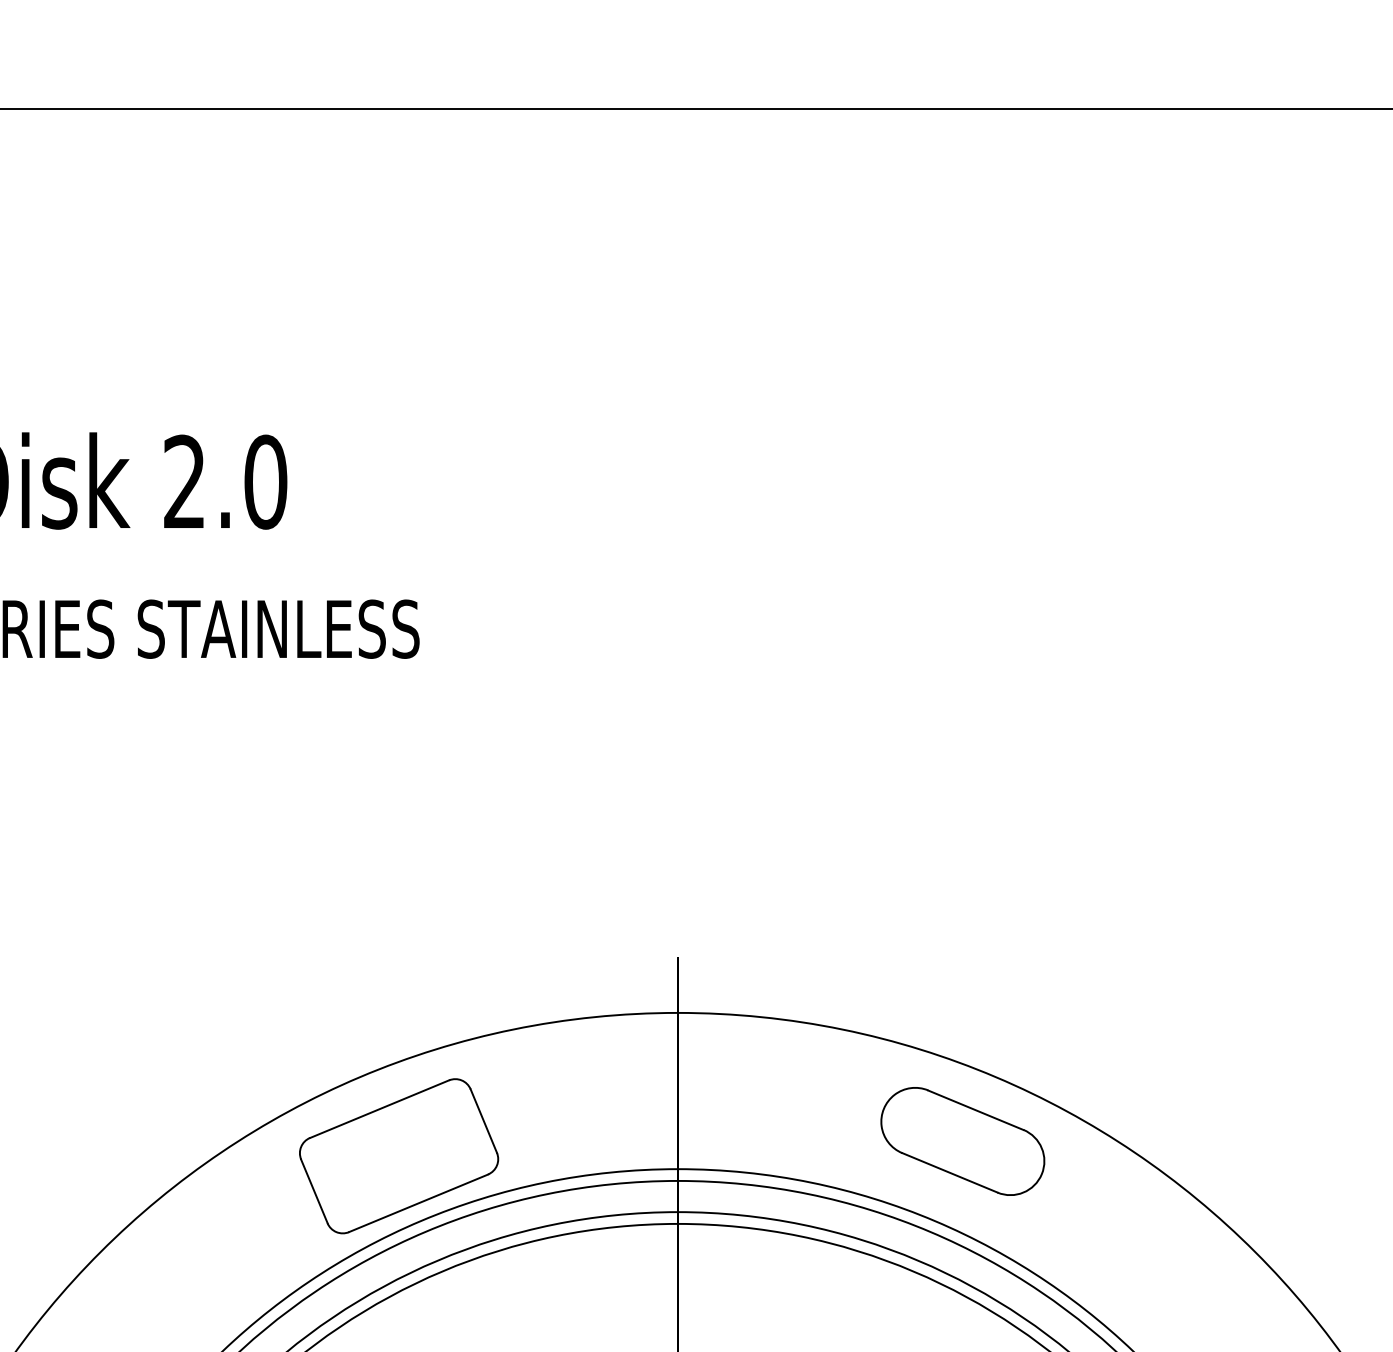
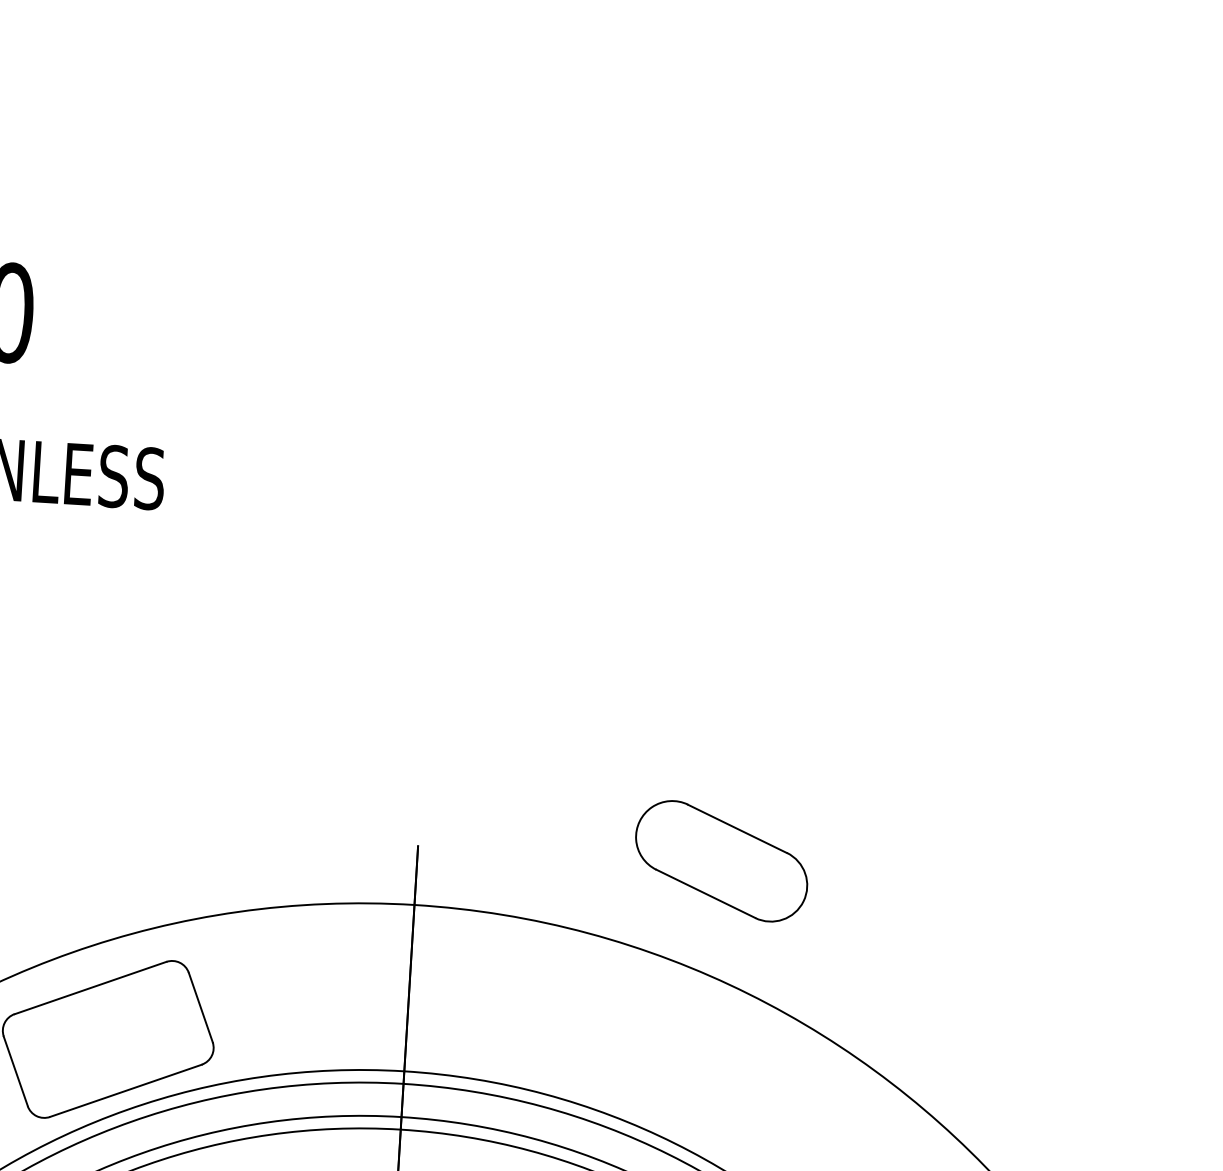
part: (962, 1141) -> (721, 861), moved

